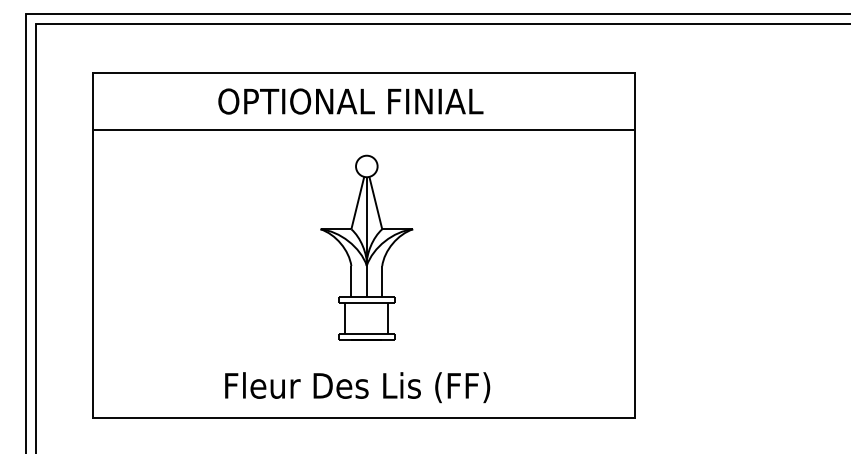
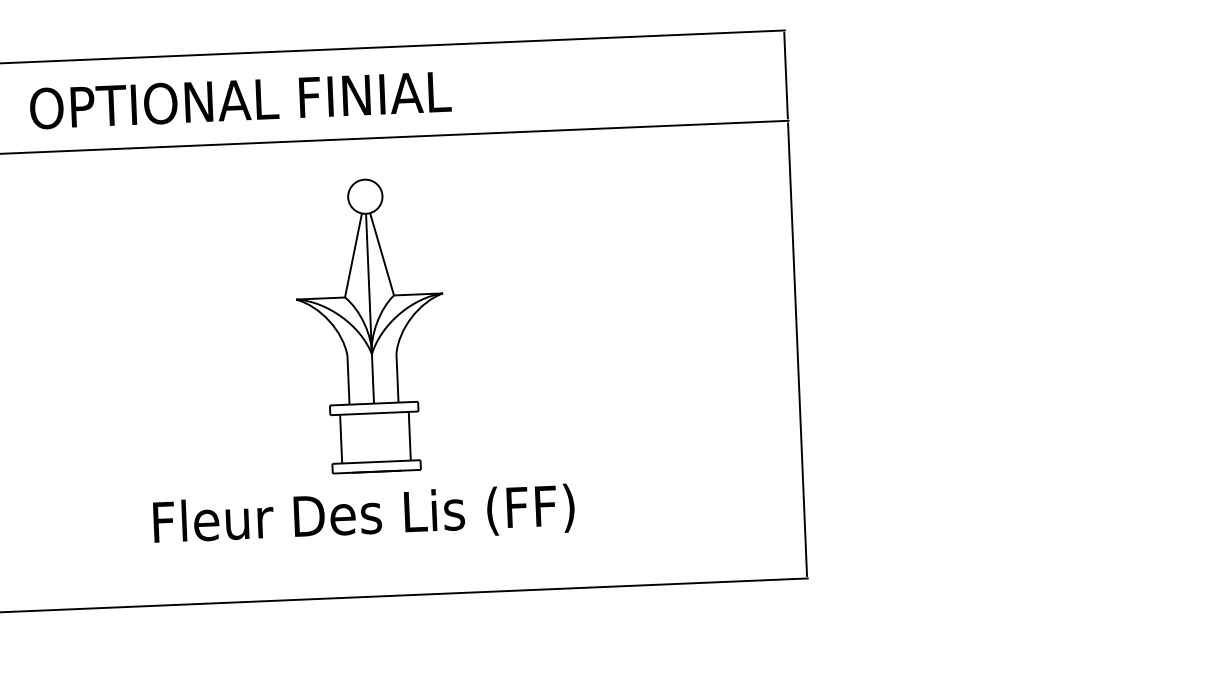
text: (350, 101) -> (239, 100), moved
text: (357, 387) -> (363, 516), moved

